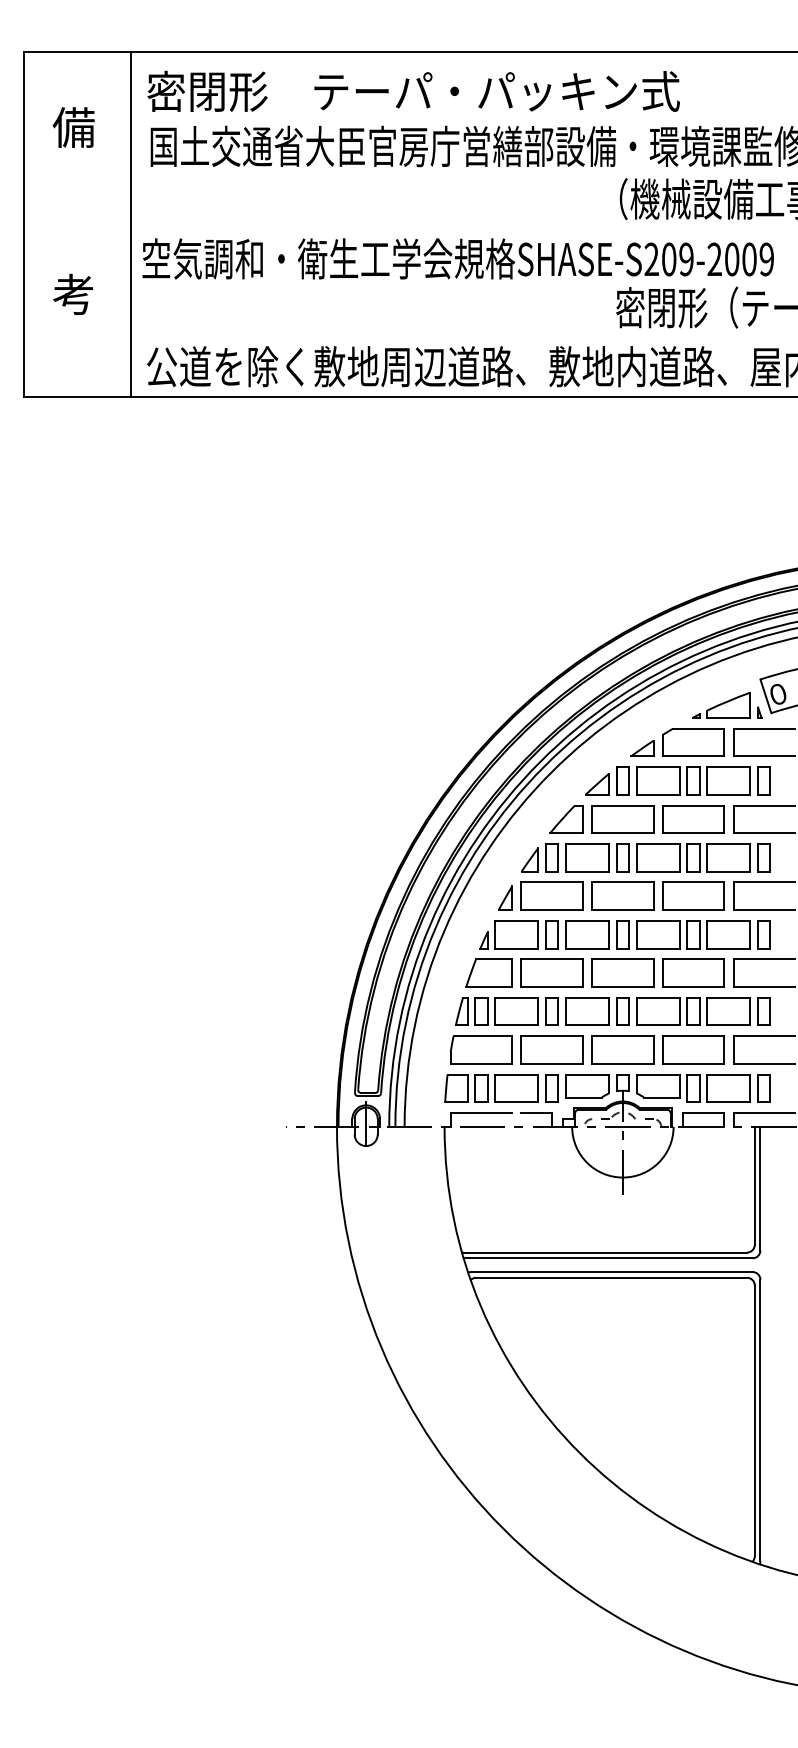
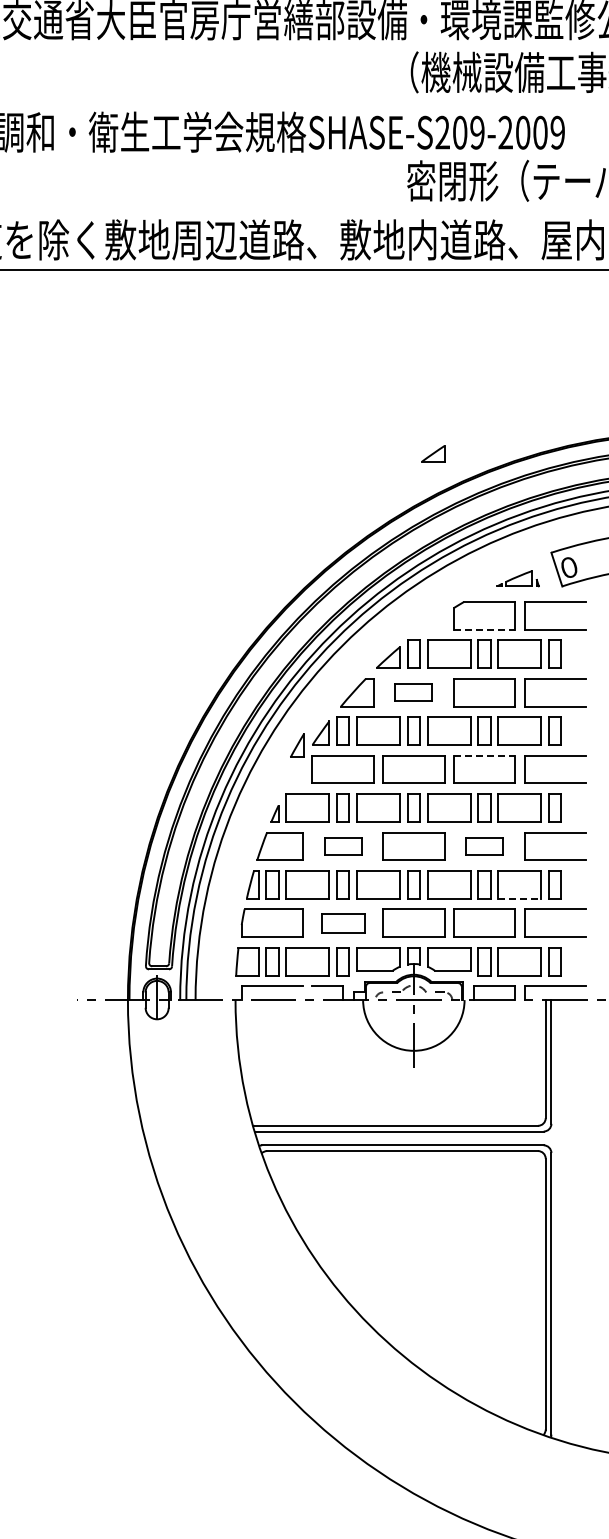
part: (727, 705) -> (518, 578), size x0.6
part: (642, 748) -> (433, 453), moved
line: (693, 756) -> (484, 629), solid -> dashed
part: (622, 819) -> (413, 692), size x0.6
line: (693, 882) -> (484, 755), solid -> dashed
part: (505, 897) -> (297, 744), moved
part: (551, 972) -> (342, 845), size x0.6
part: (693, 972) -> (484, 845), size x0.6
line: (728, 1025) -> (519, 898), solid -> dashed
part: (551, 1049) -> (342, 922), size x0.7

